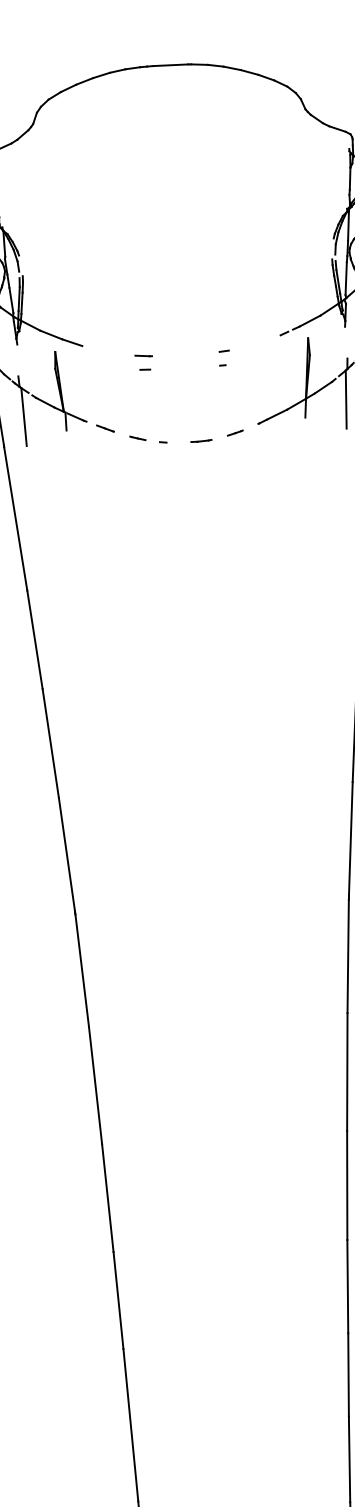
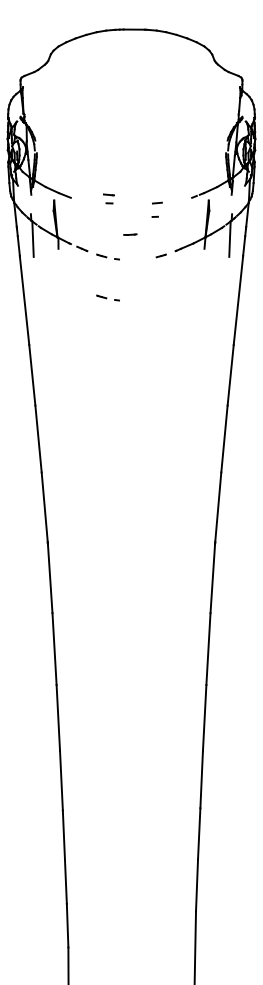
part: (223, 357) -> (156, 209), size x1.6
part: (143, 361) -> (108, 198), moved
line: (201, 440) -> (130, 234), moved
part: (151, 505) -> (107, 297), added

